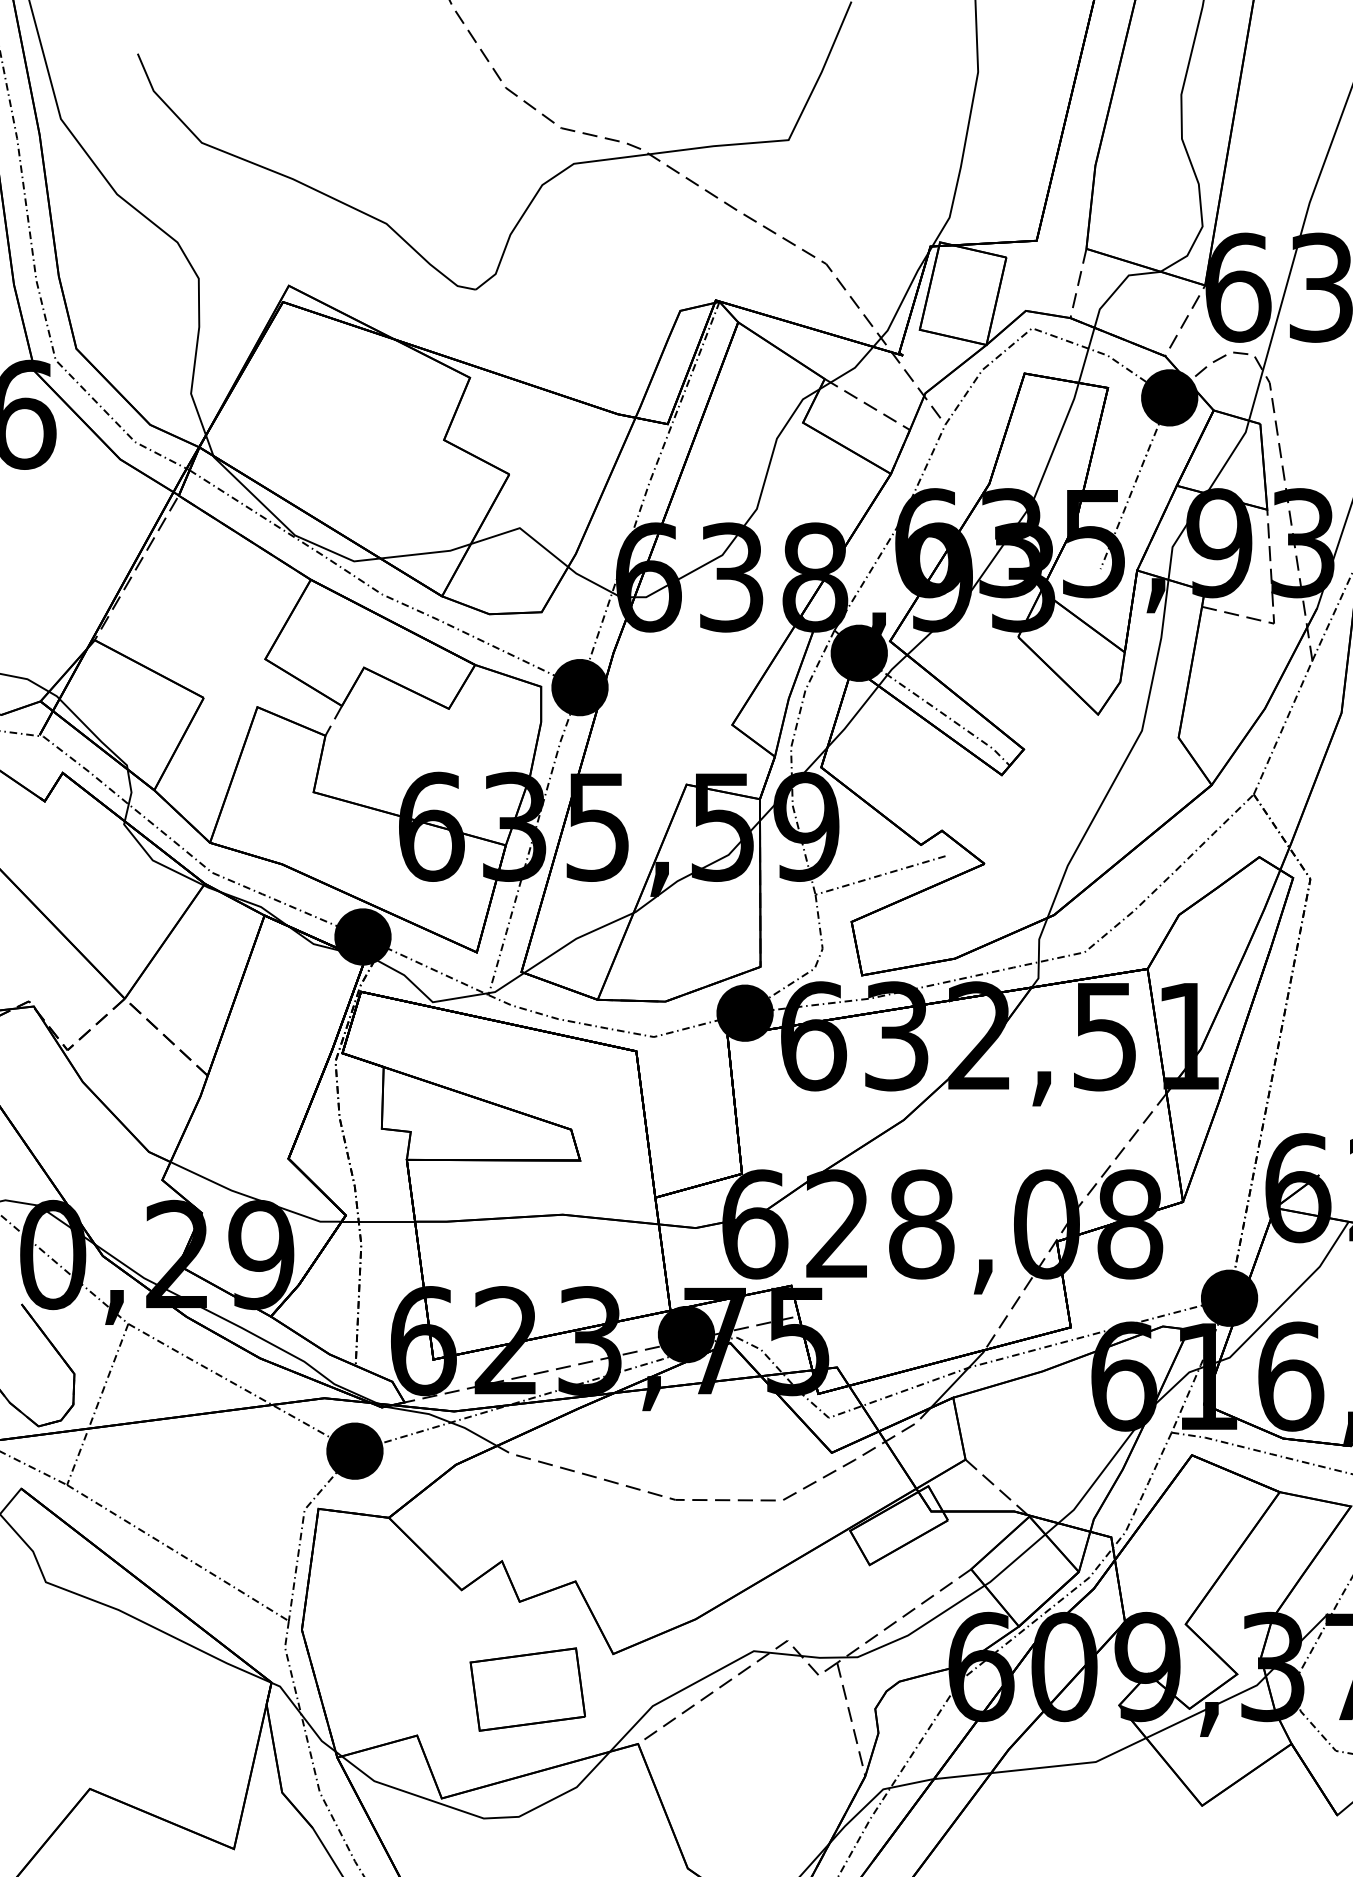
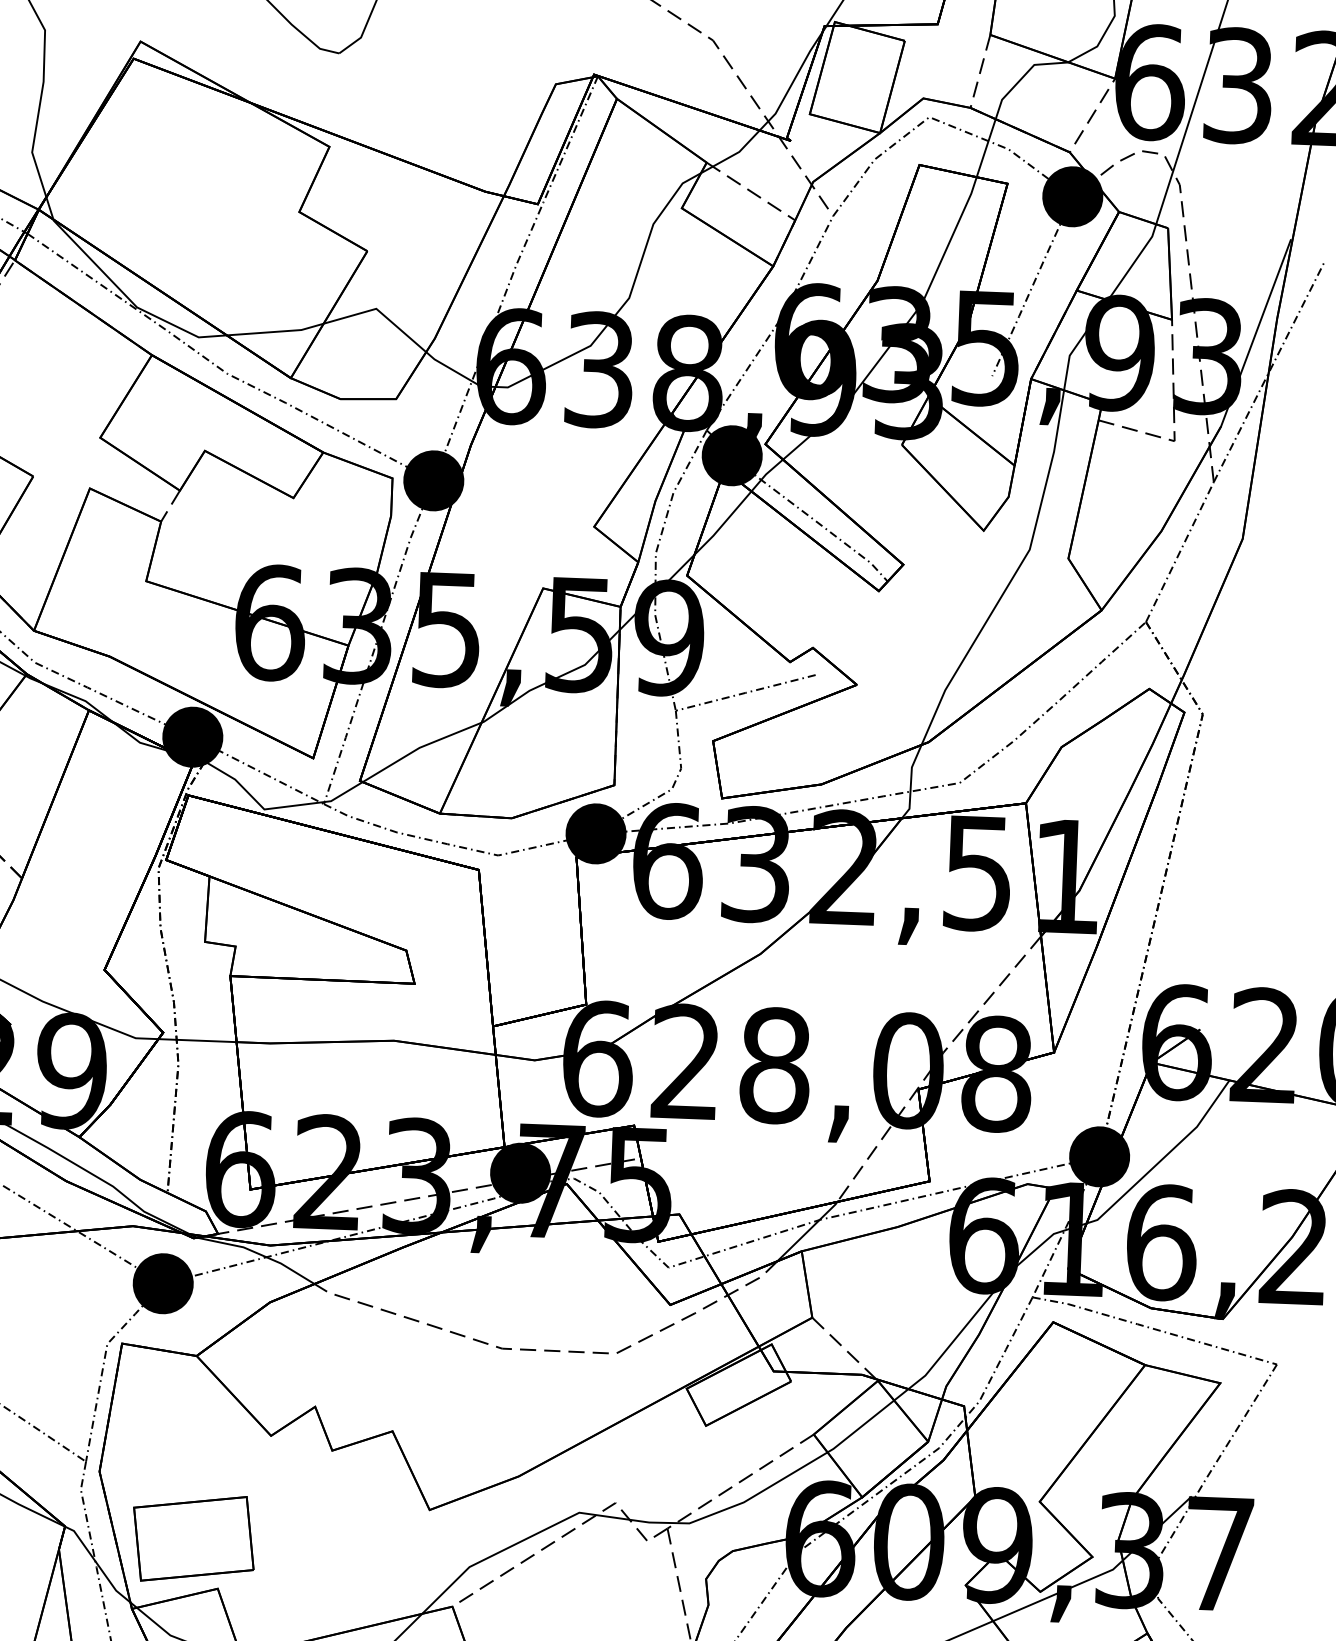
part: (527, 1689) -> (193, 1538), moved

